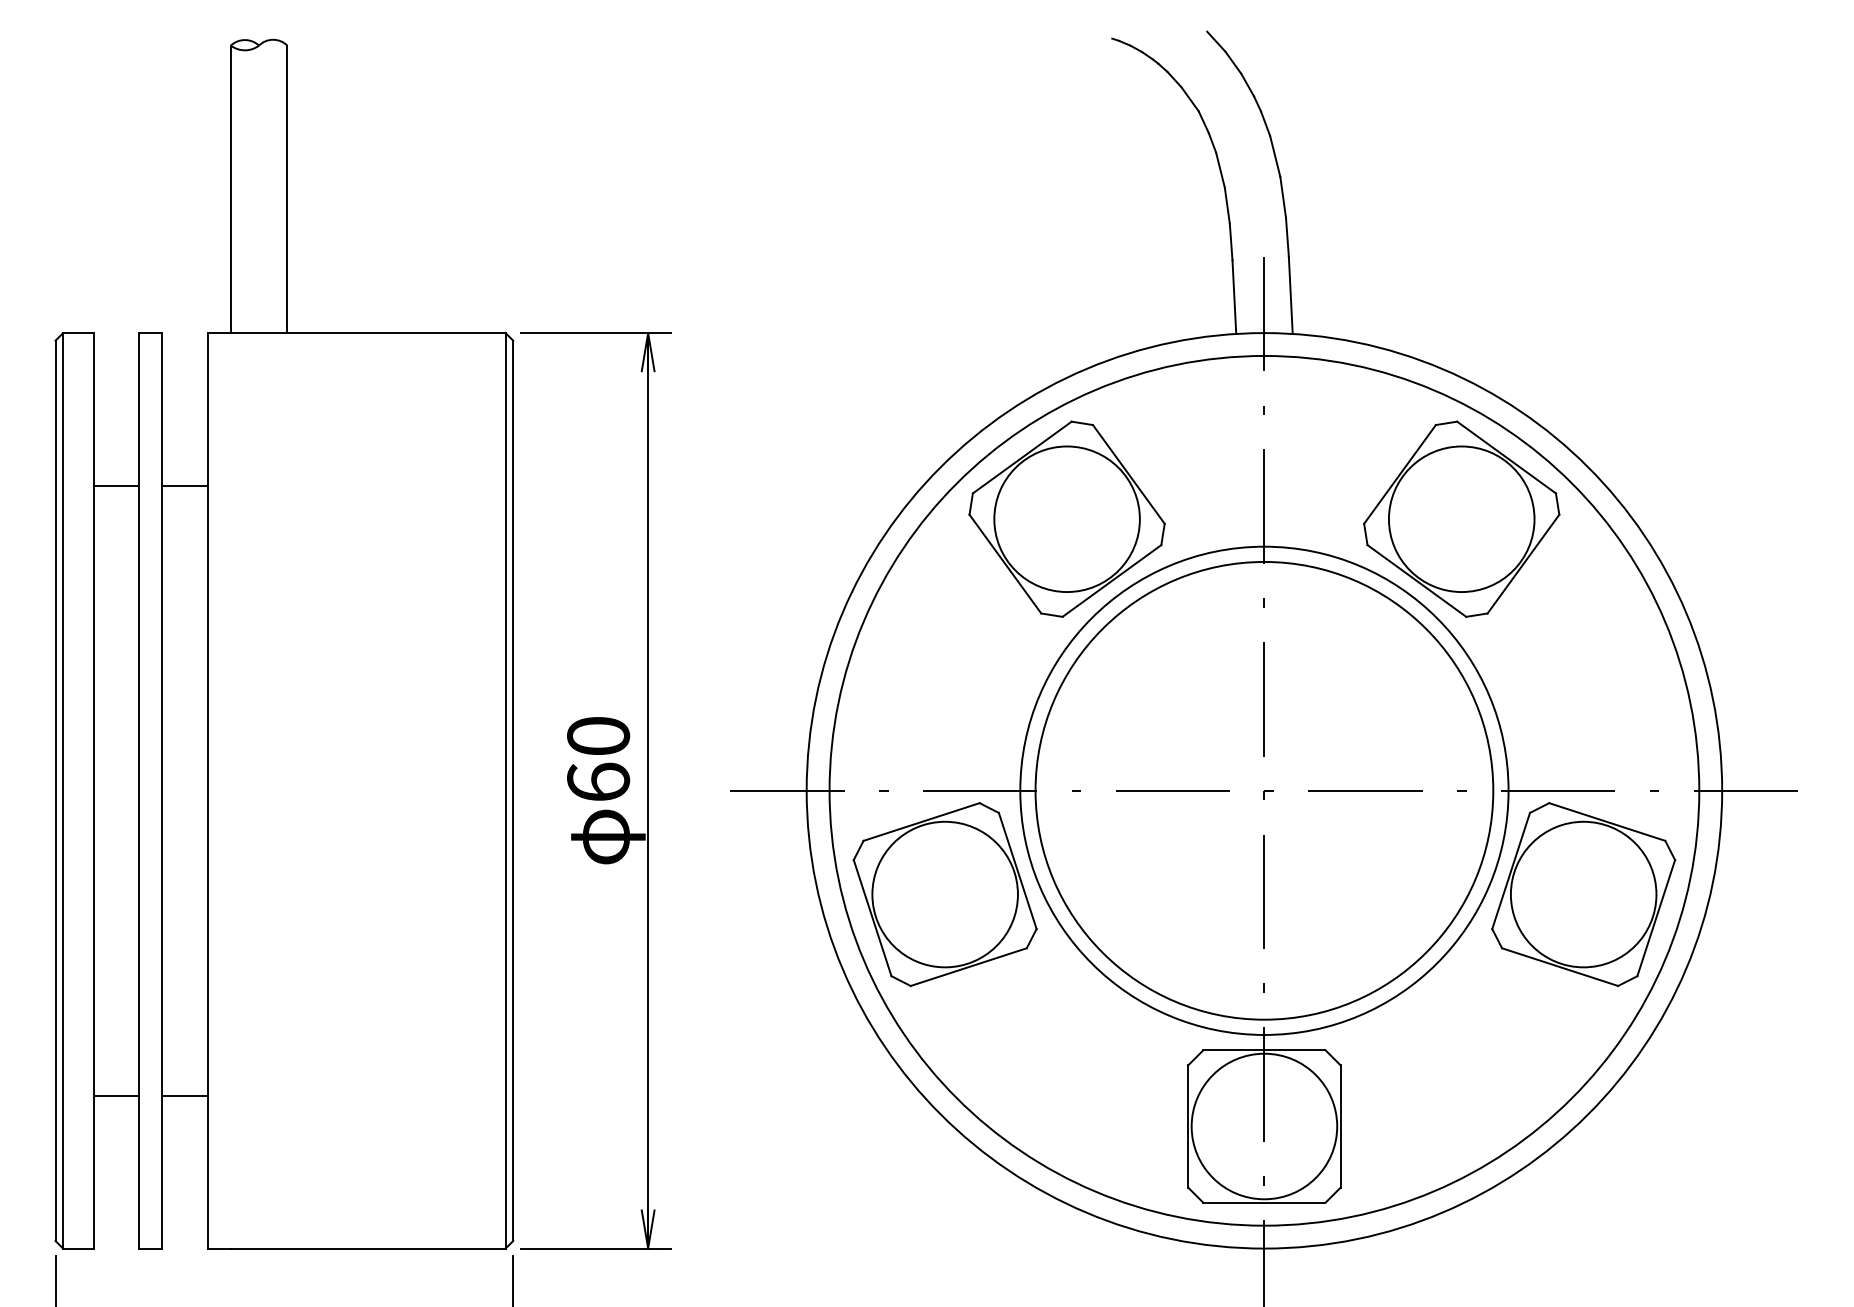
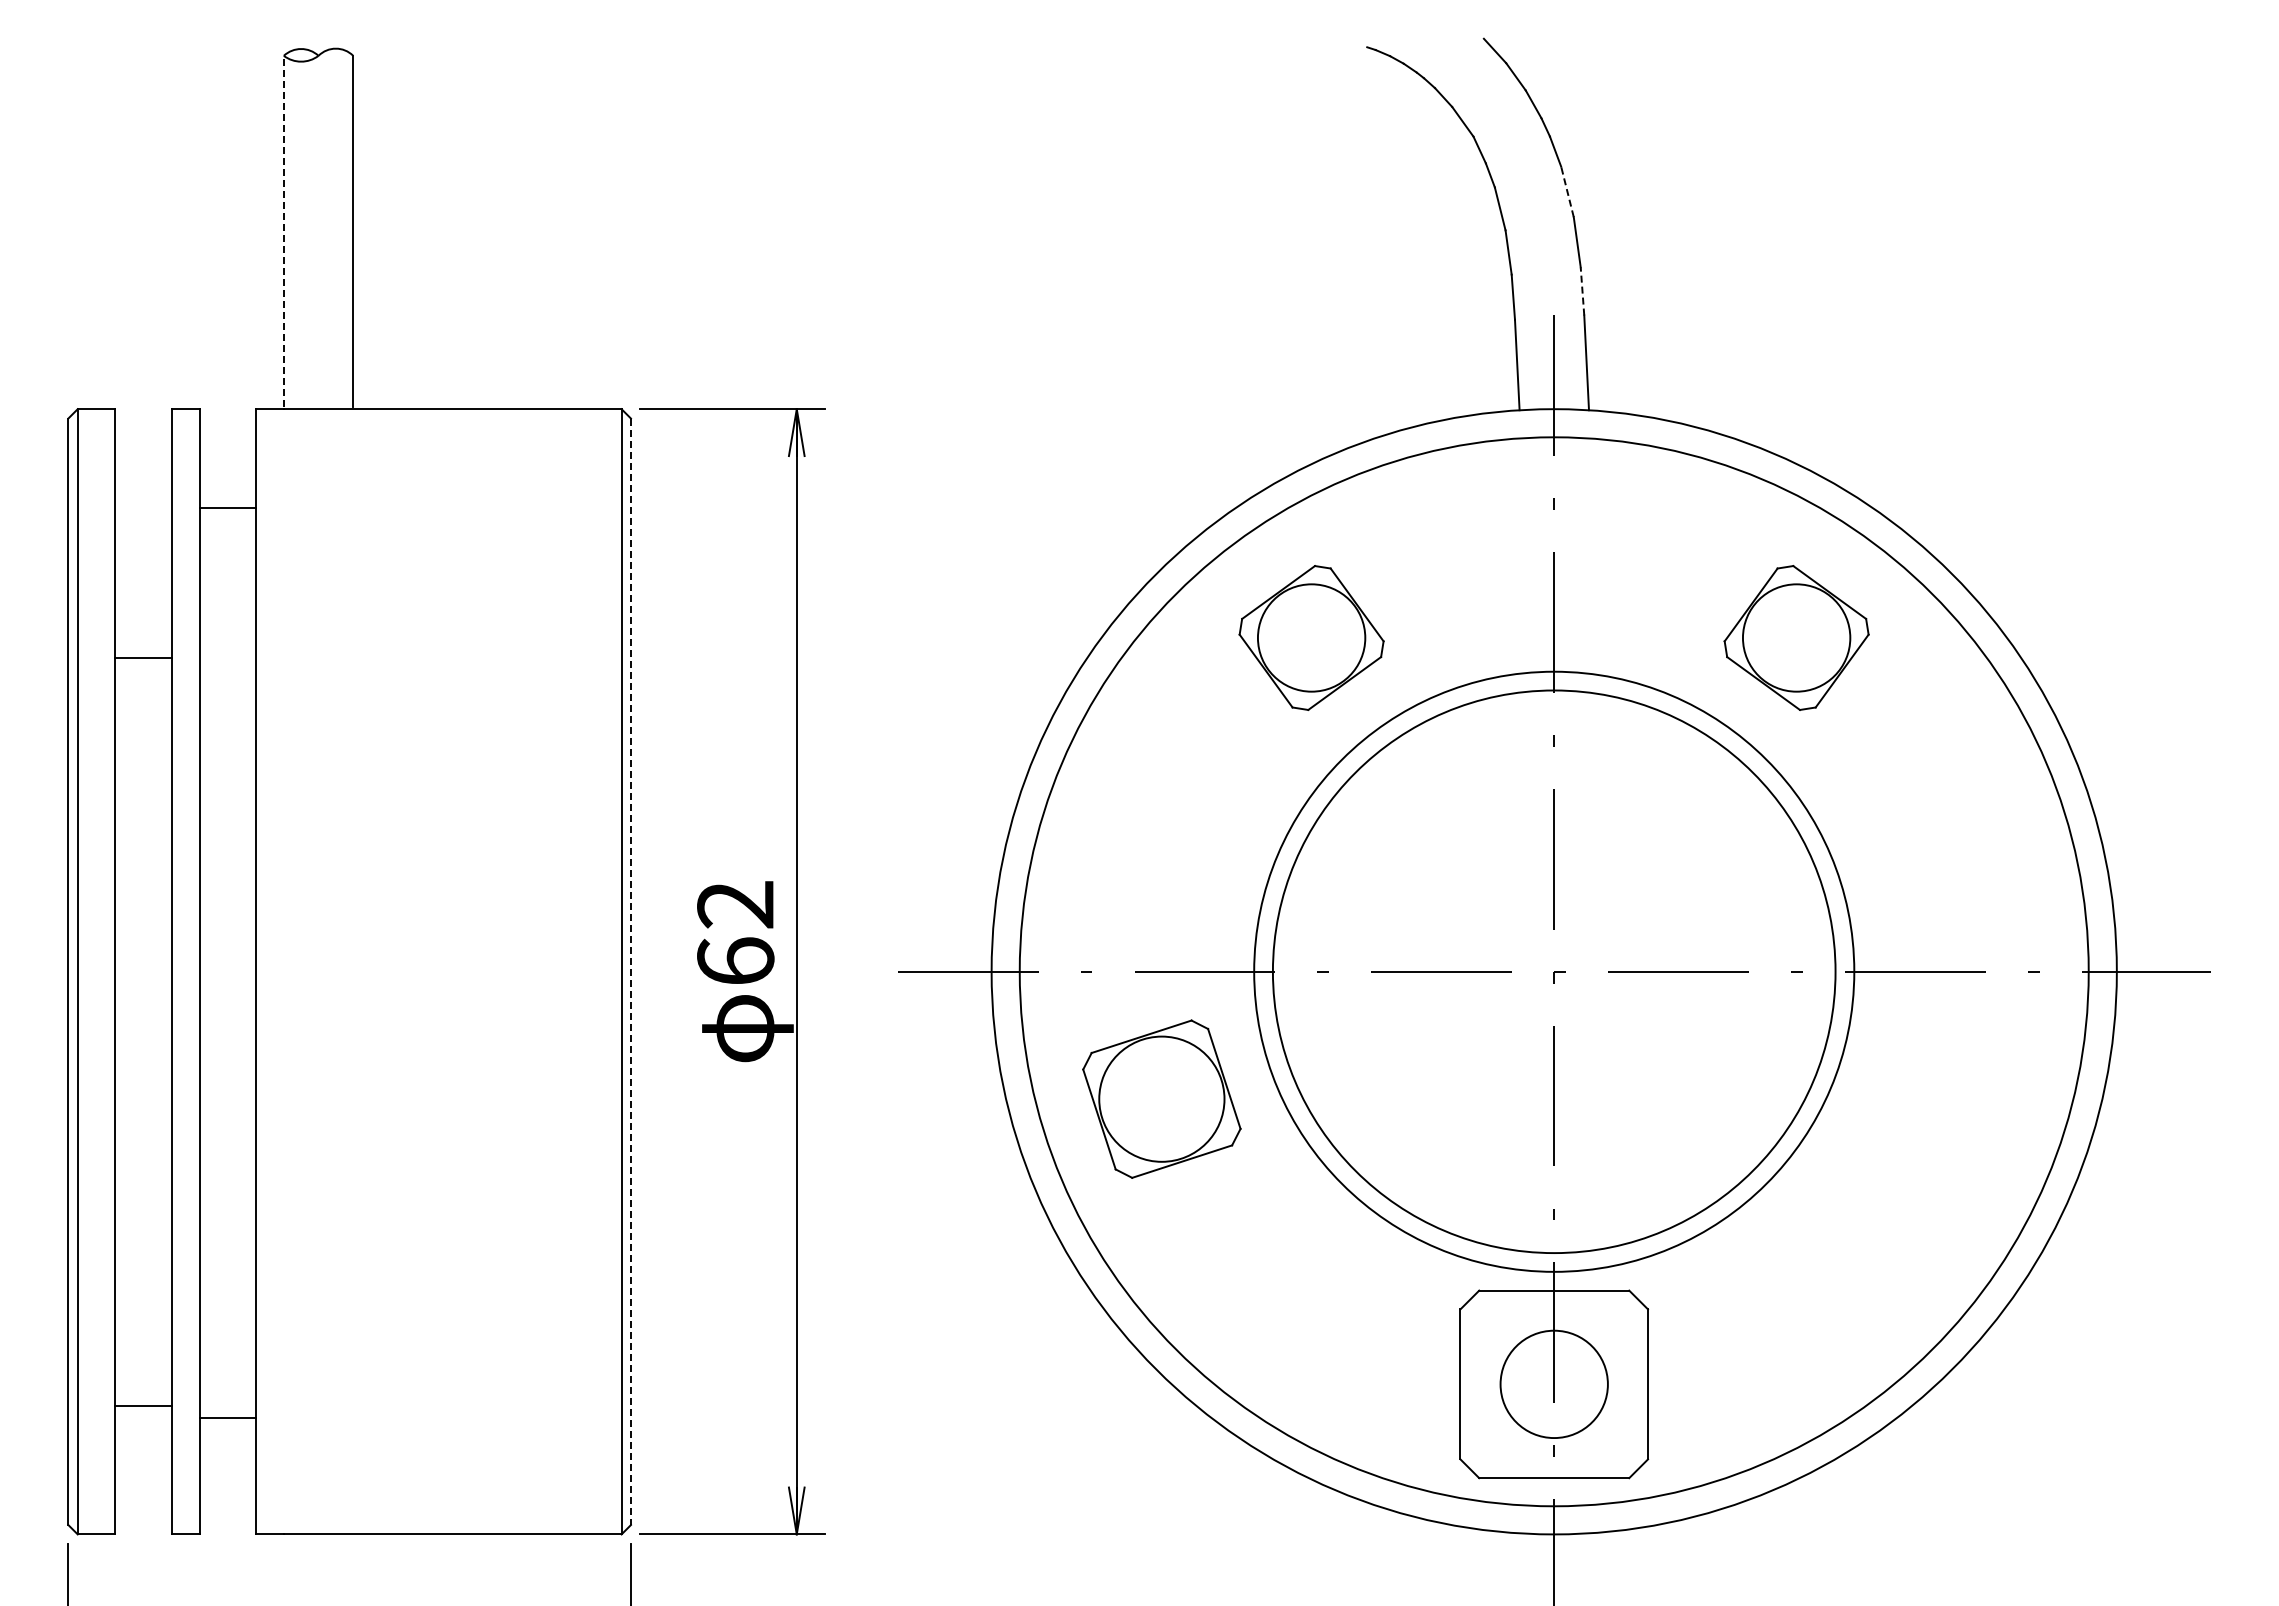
line: (1275, 156) -> (1567, 192), solid -> dashed
line: (230, 188) -> (283, 231), solid -> dashed
line: (1287, 236) -> (1582, 290), solid -> dashed
line: (116, 485) -> (143, 657), moved
line: (184, 485) -> (227, 507), moved
part: (1066, 518) -> (1311, 637), size x0.6
part: (1461, 518) -> (1796, 637), size x0.6
text: (598, 736) -> (735, 904), 60 -> 62
line: (512, 791) -> (630, 972), solid -> dashed
part: (944, 893) -> (1161, 1098), size x0.7
part: (1583, 893) -> (1946, 1098), removed
line: (116, 1095) -> (143, 1405), moved
line: (184, 1095) -> (227, 1417), moved
circle: (1263, 1125) -> (1553, 1383), size x0.6

